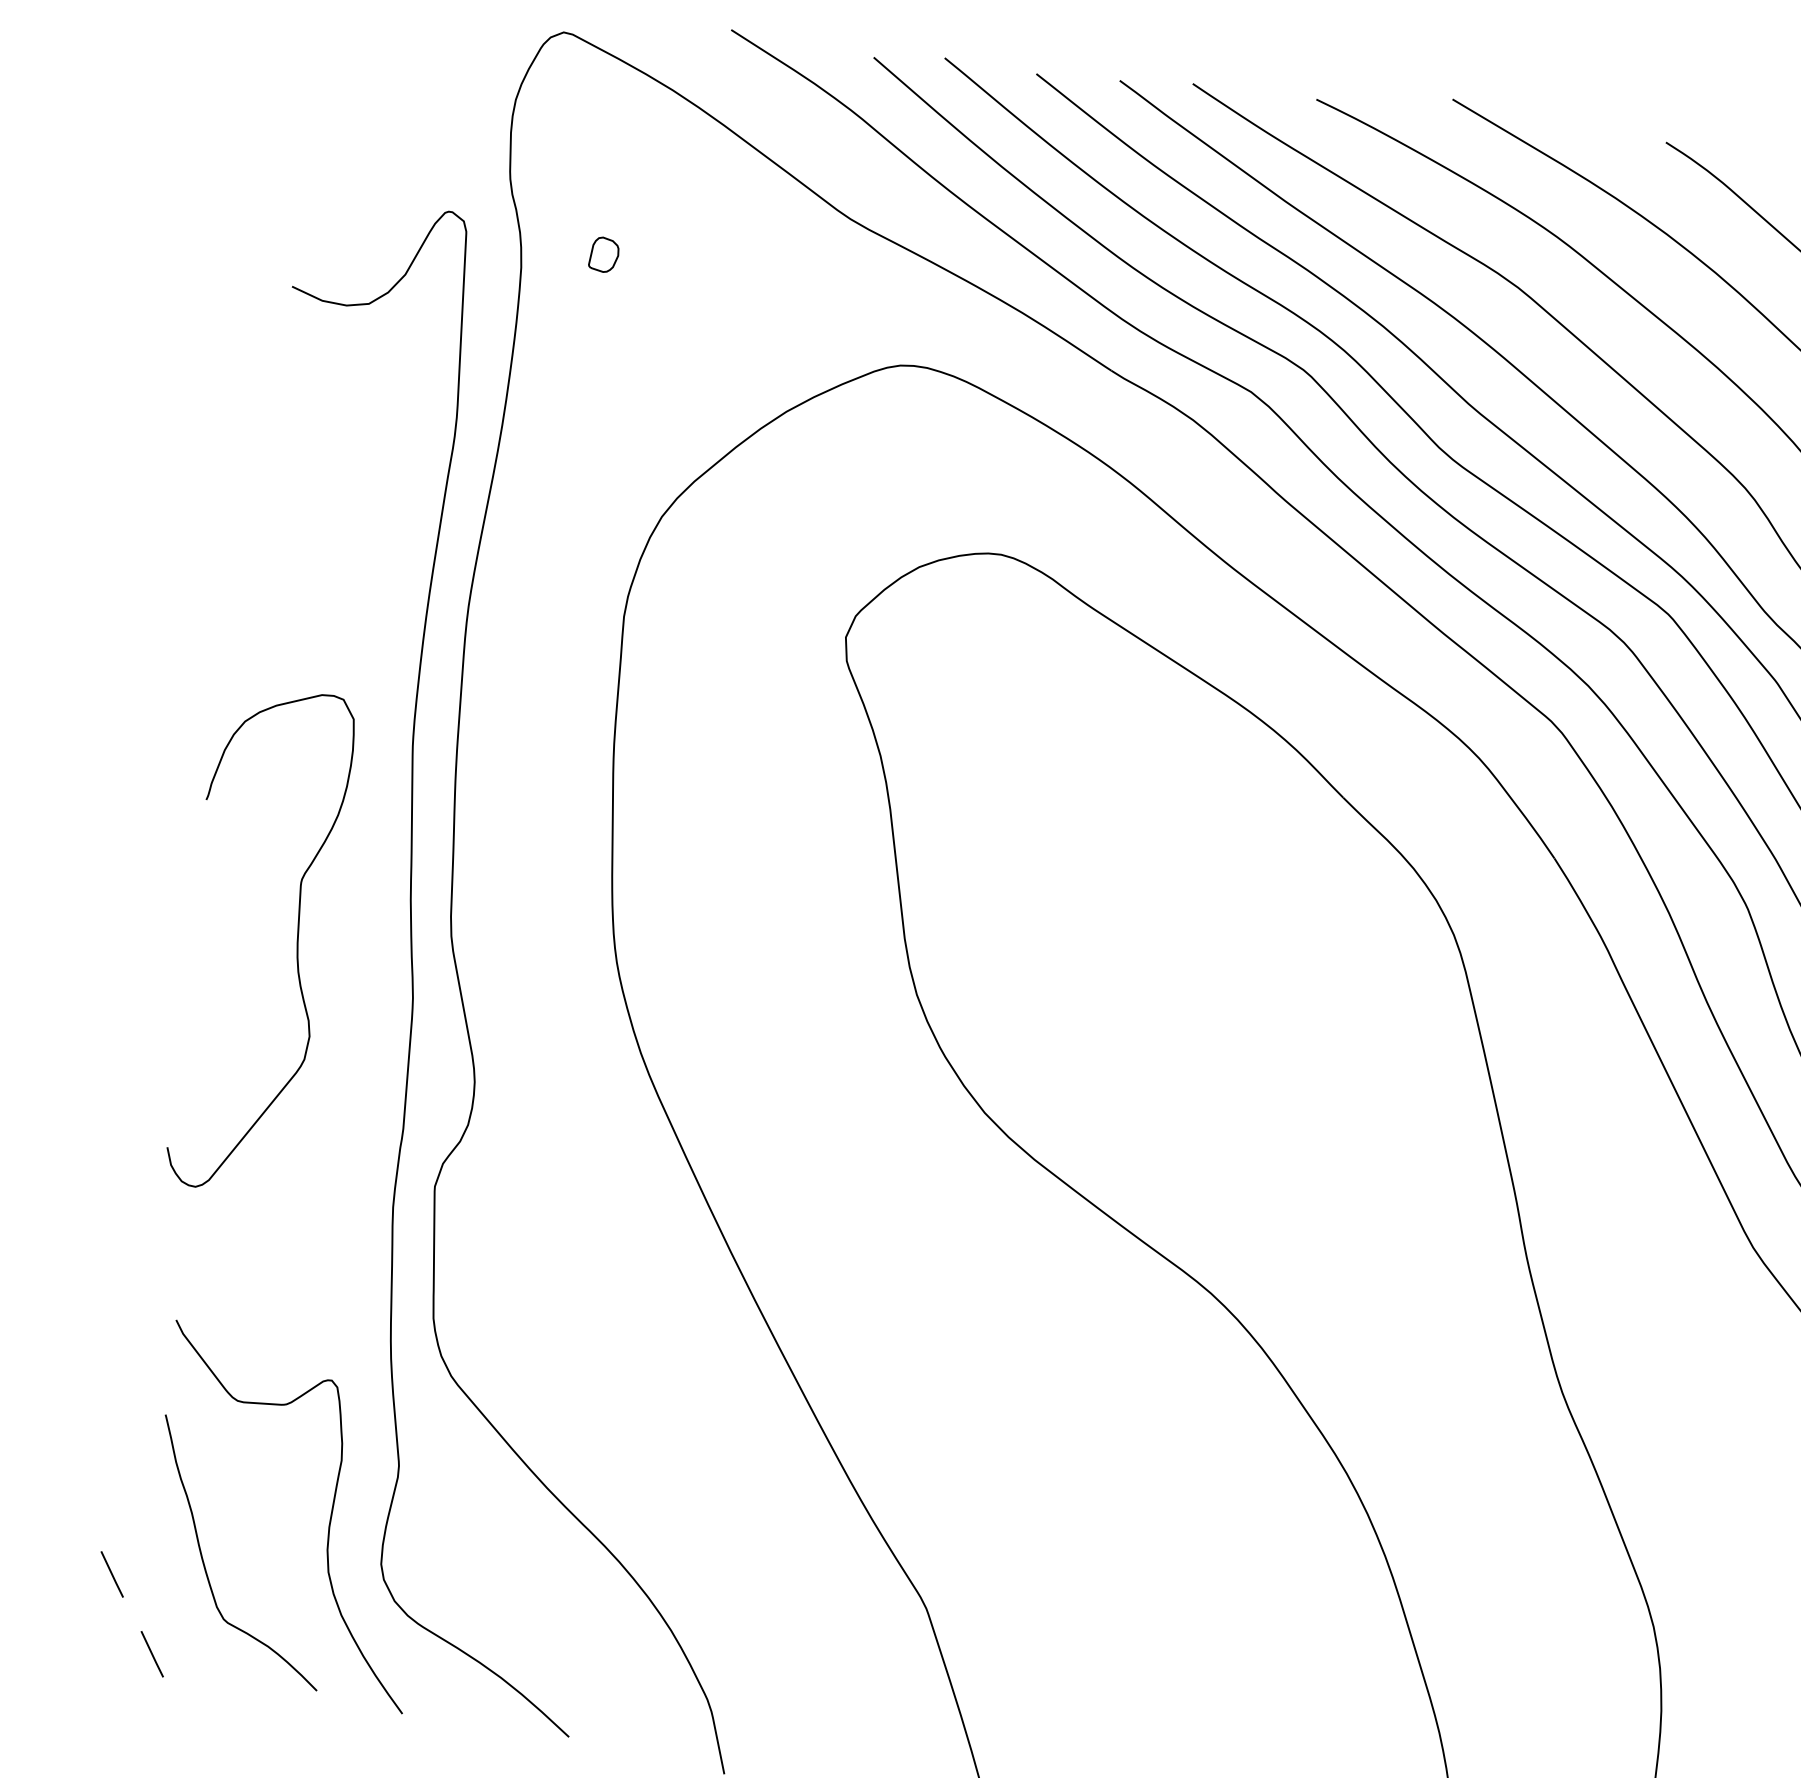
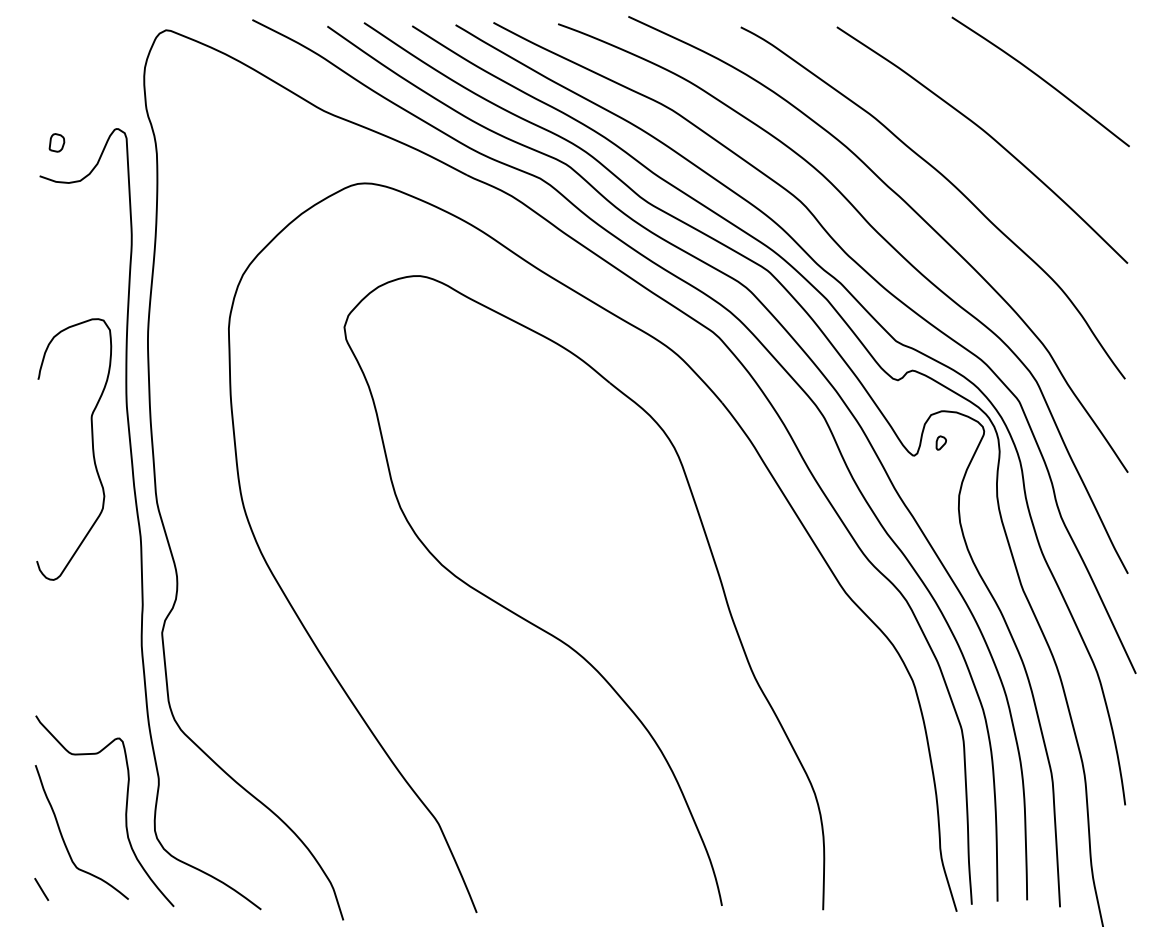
part: (603, 254) -> (56, 142), moved
curve: (296, 944) -> (92, 449), moved
line: (111, 1574) -> (16, 850), removed

